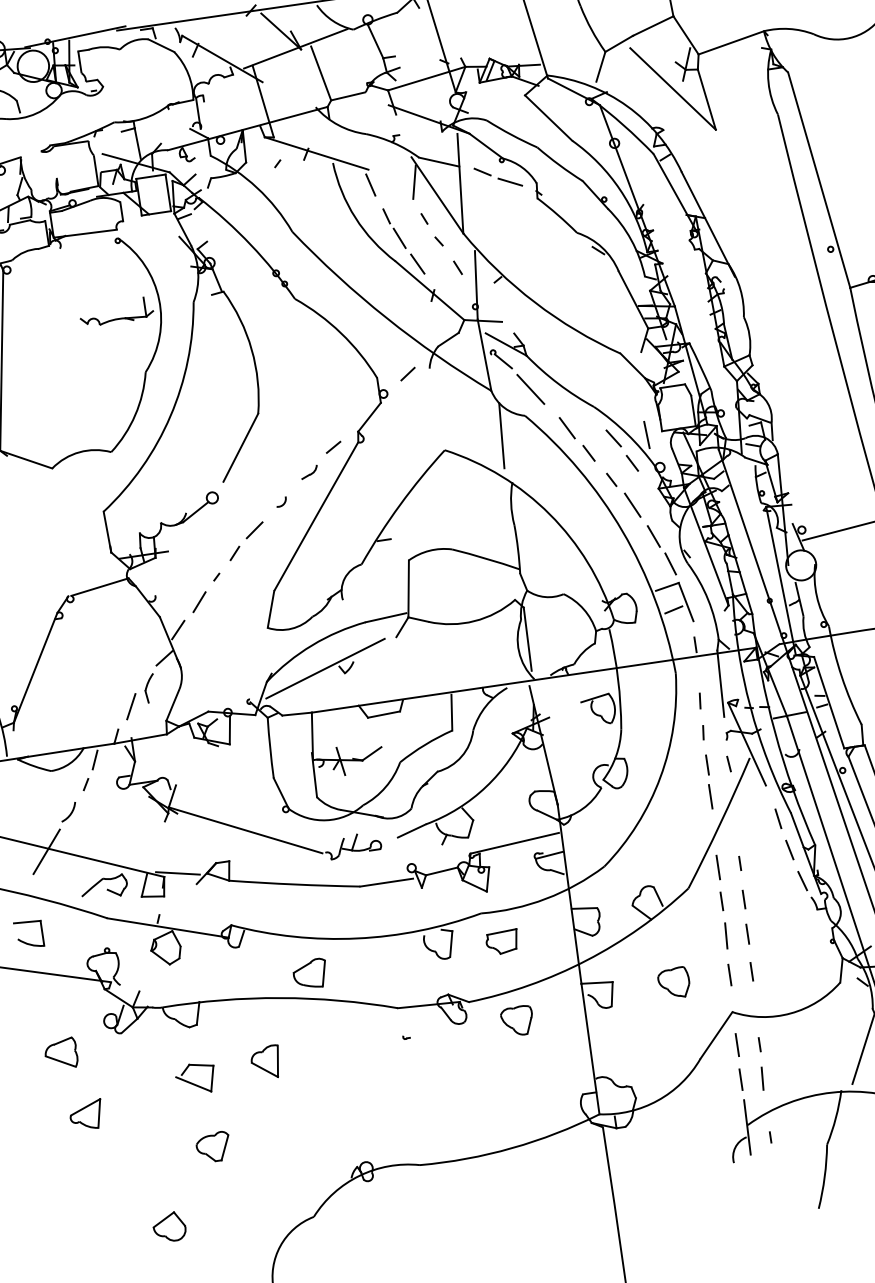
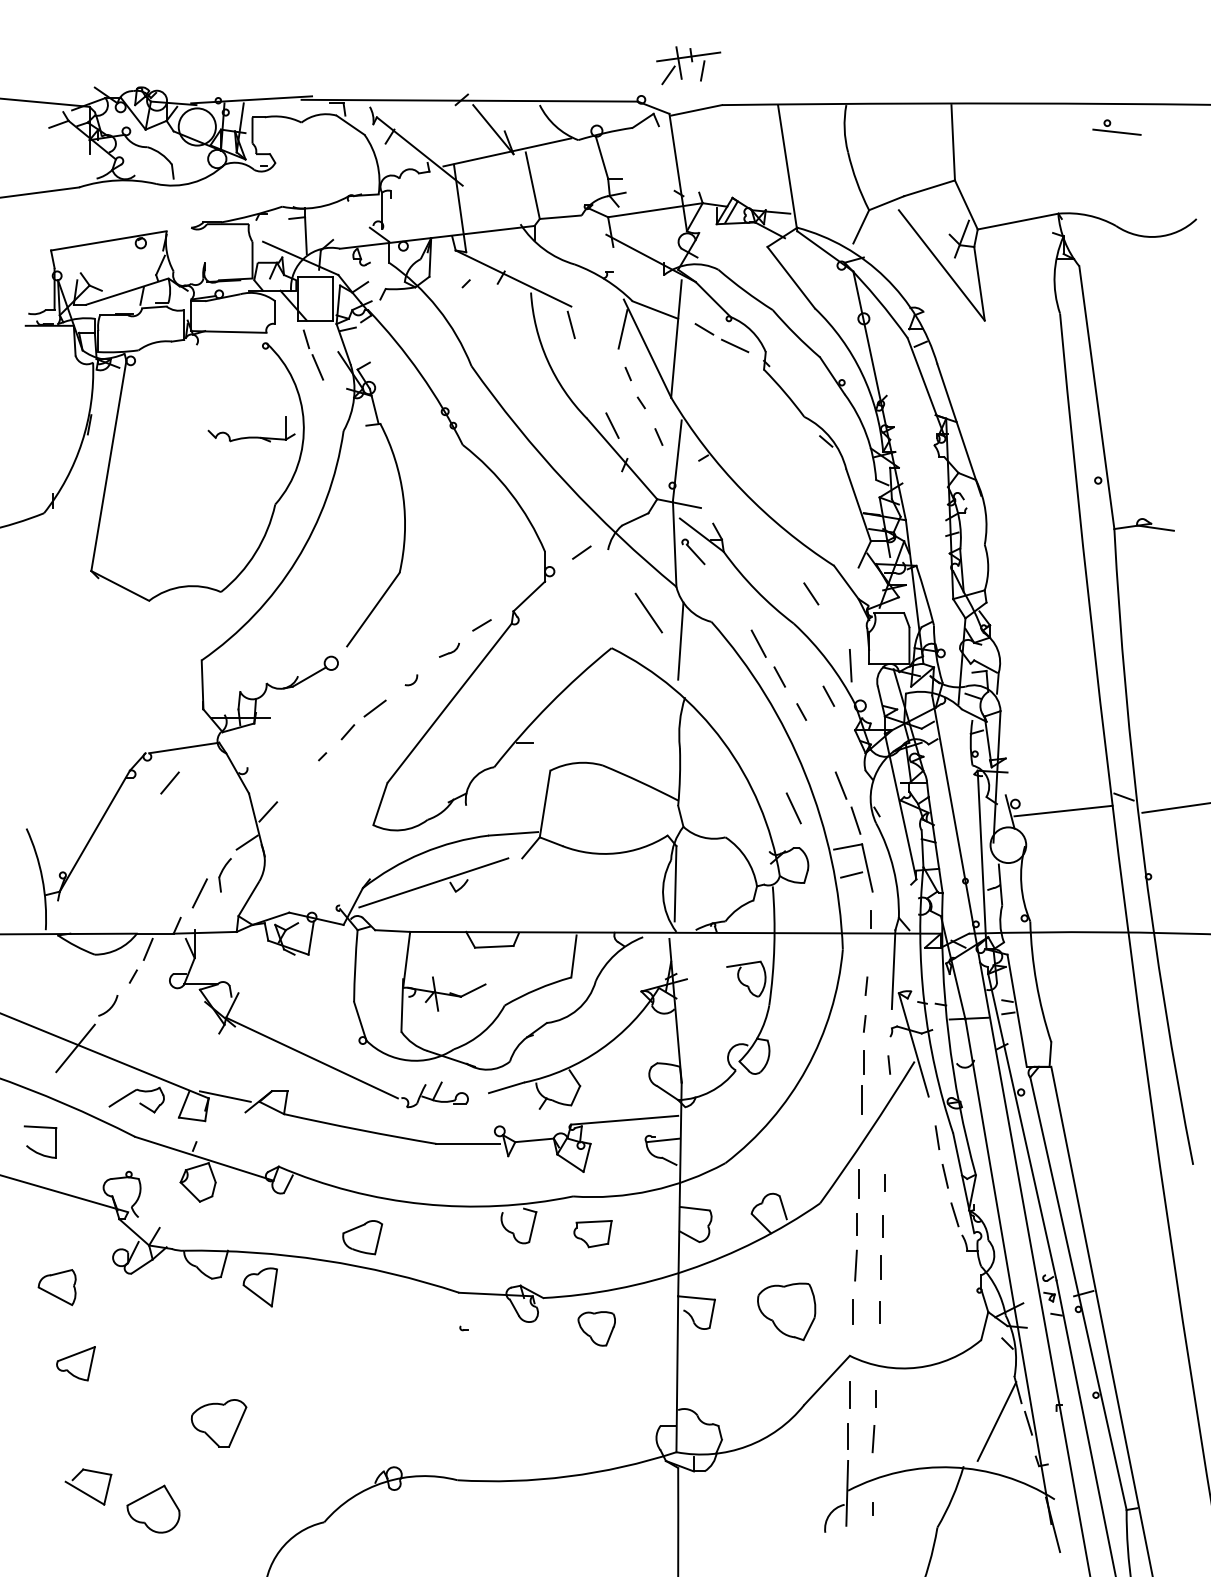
part: (393, 228) -> (312, 354), moved
line: (530, 389) -> (648, 612), moved
line: (613, 438) -> (811, 593), moved
line: (632, 505) -> (793, 808), moved
line: (199, 601) -> (169, 782), moved
part: (673, 982) -> (786, 1311), size x1.6
part: (265, 1062) -> (259, 1287), moved
part: (193, 1083) -> (84, 1491), moved
part: (212, 1146) -> (218, 1422), size x1.4
part: (169, 1226) -> (153, 1508), size x1.4

